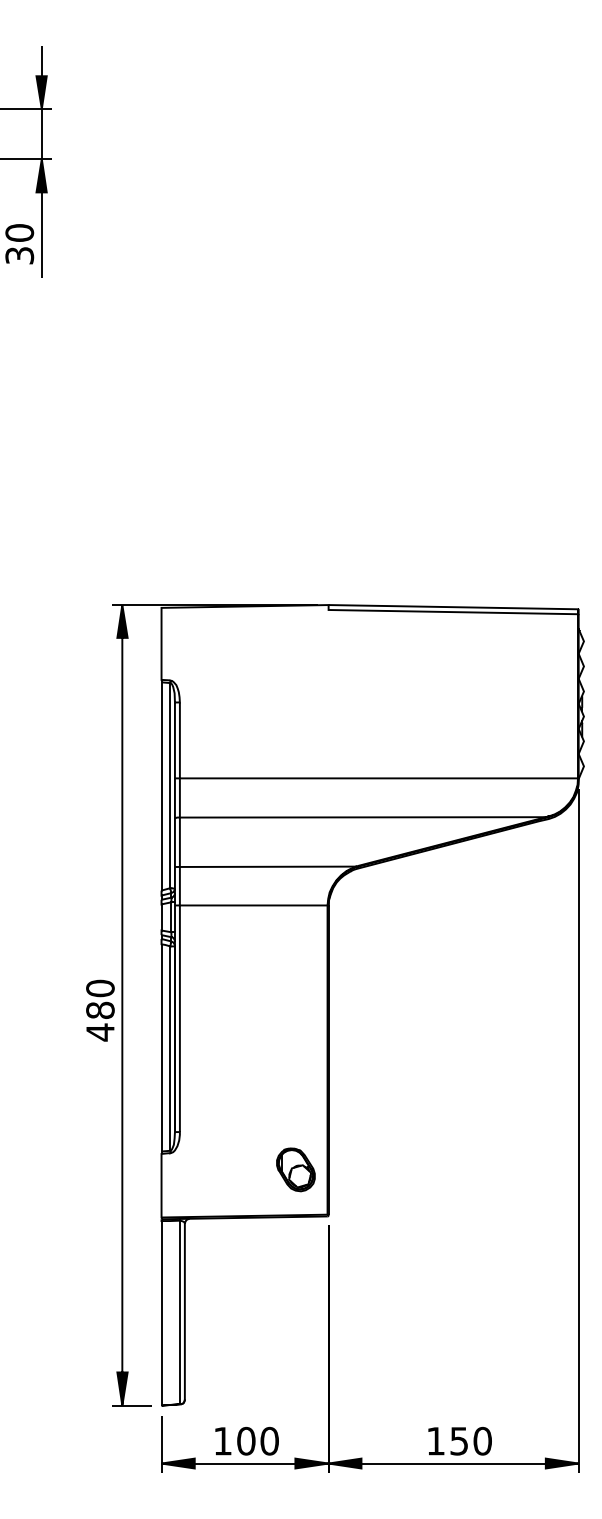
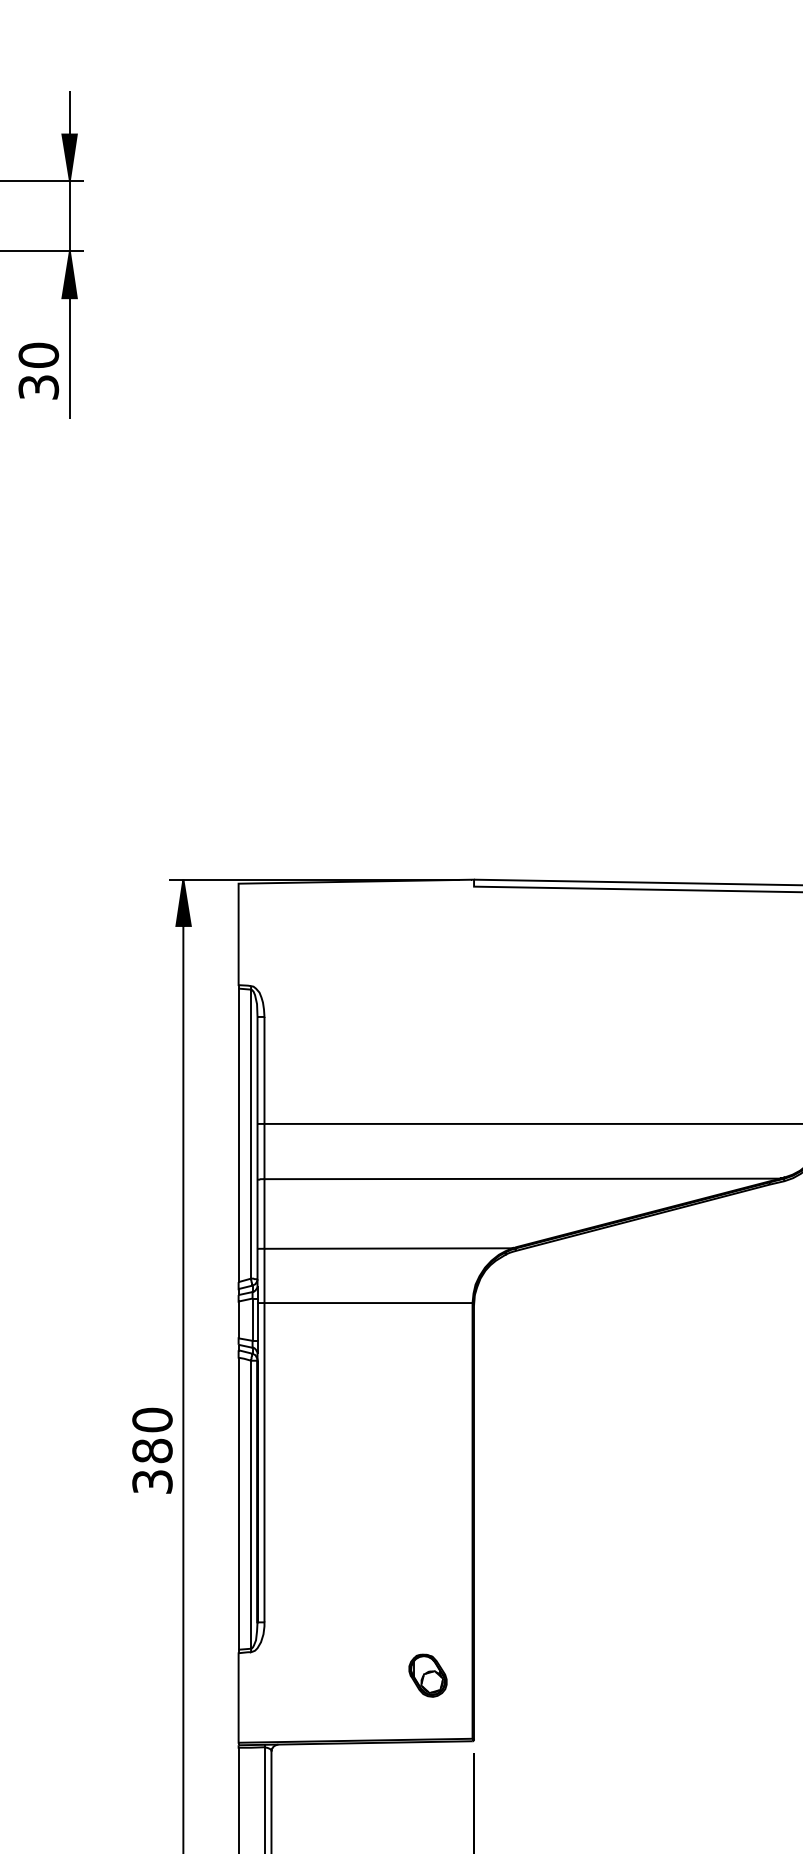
text: (100, 1032) -> (152, 1482), 480 -> 380
part: (295, 1169) -> (427, 1675), size x0.7

